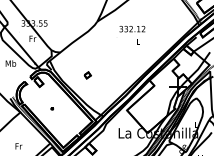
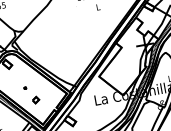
part: (87, 75) -> (35, 100), moved

